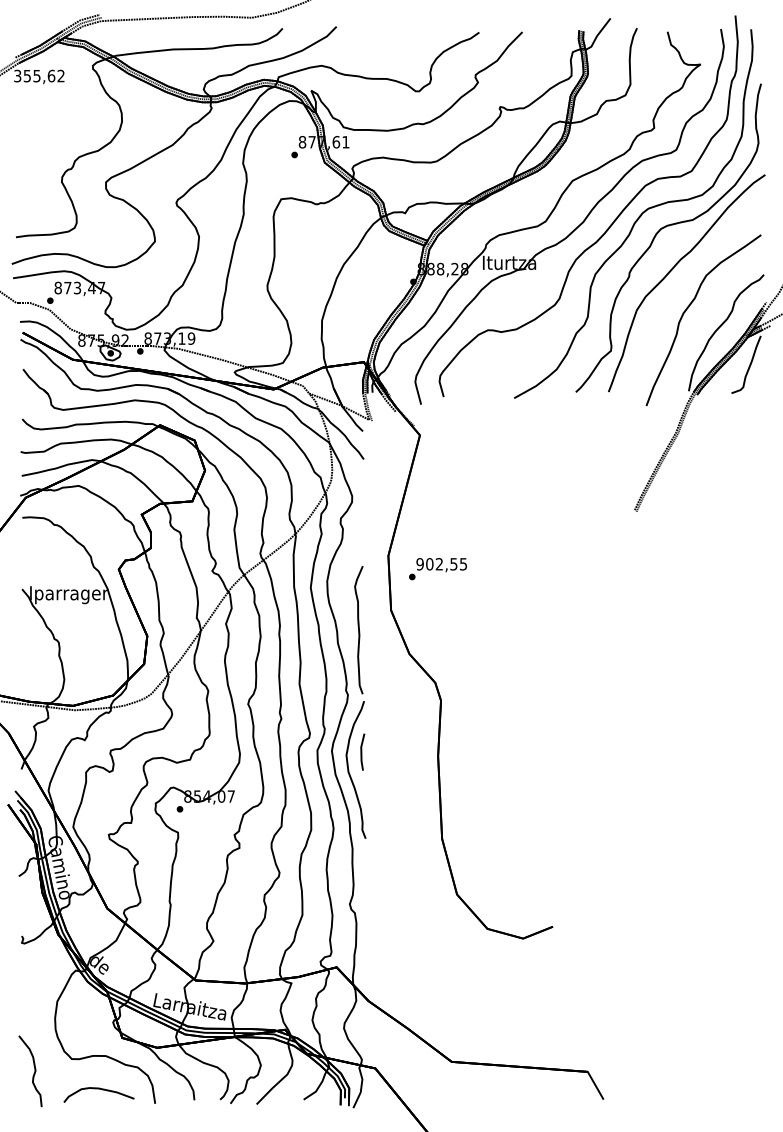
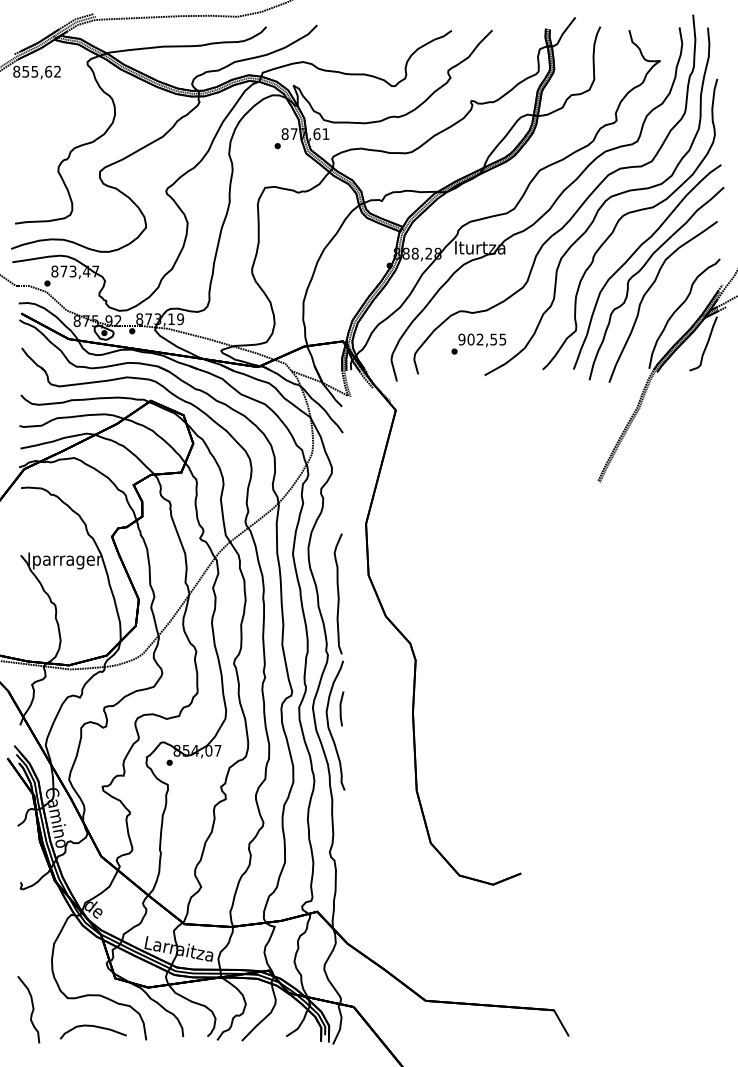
text: (17, 75) -> (16, 71), 355,62 -> 855,62
part: (681, 285) -> (642, 269), added
text: (437, 569) -> (478, 344), moved

